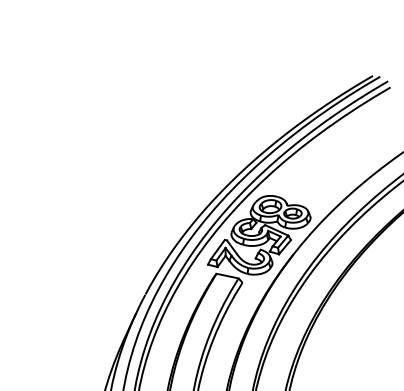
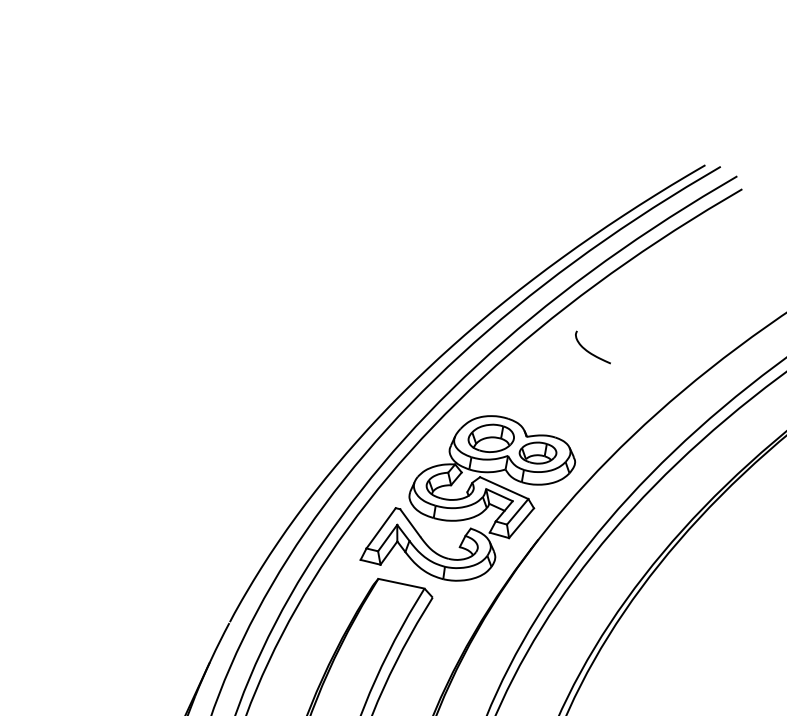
curve: (317, 164) -> (589, 350), added

